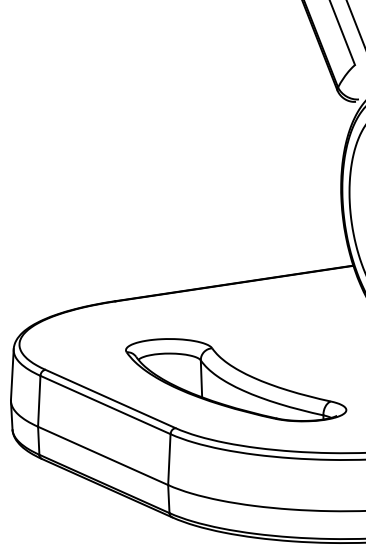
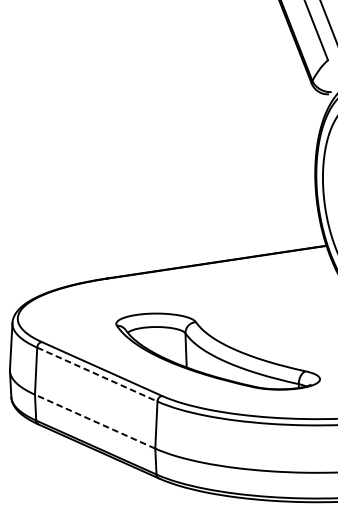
line: (105, 405) -> (97, 375), solid -> dashed
line: (102, 455) -> (94, 421), solid -> dashed

